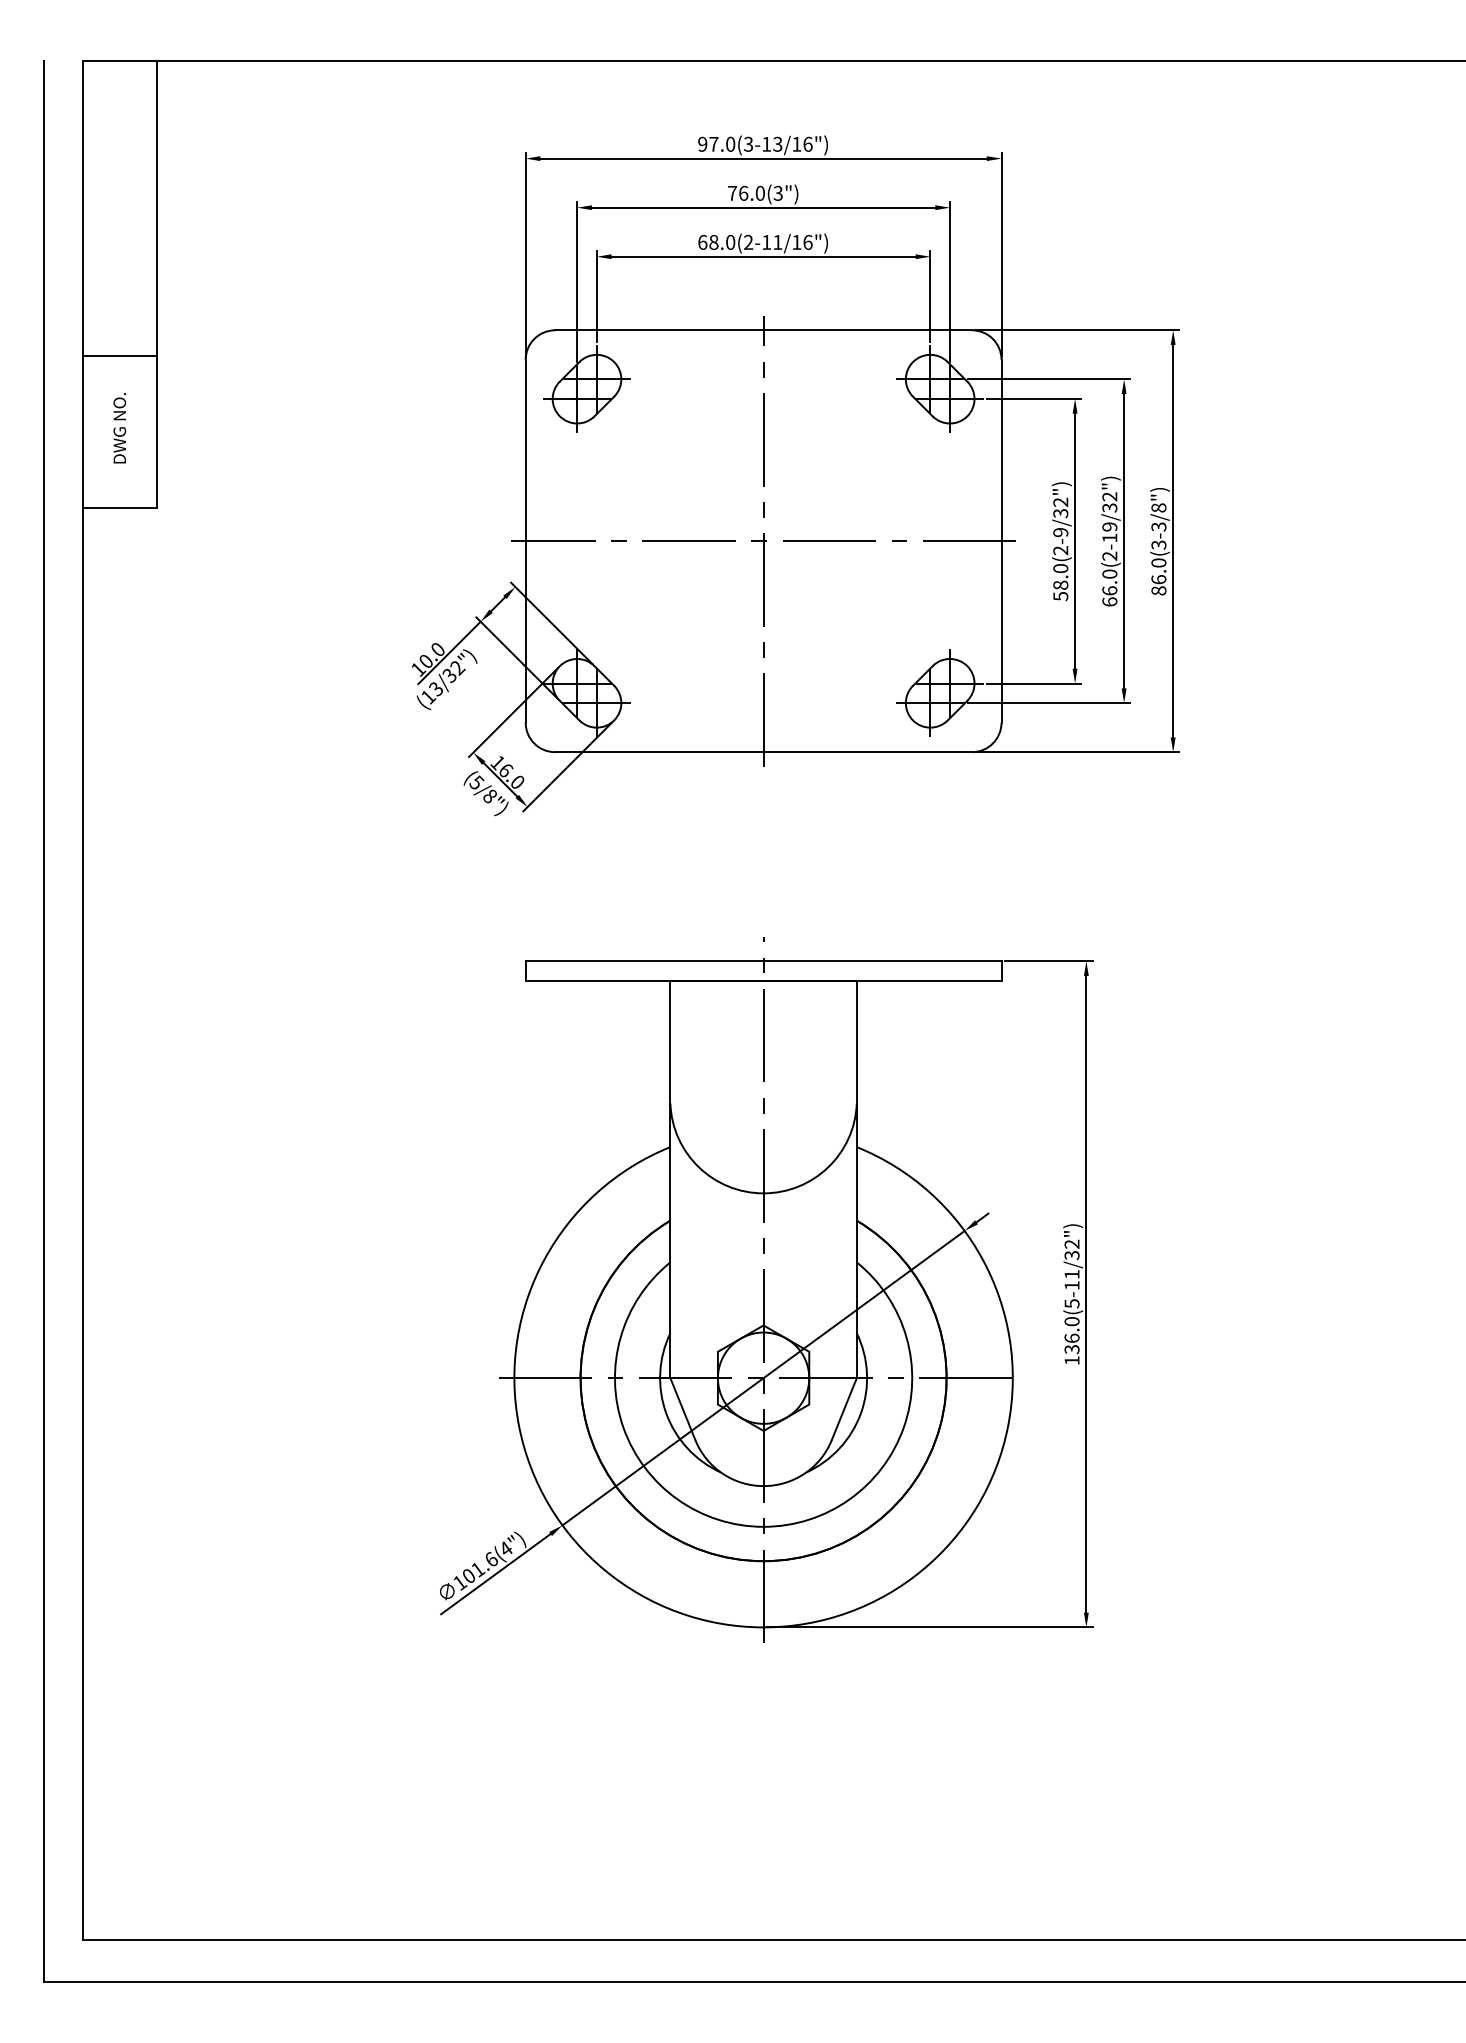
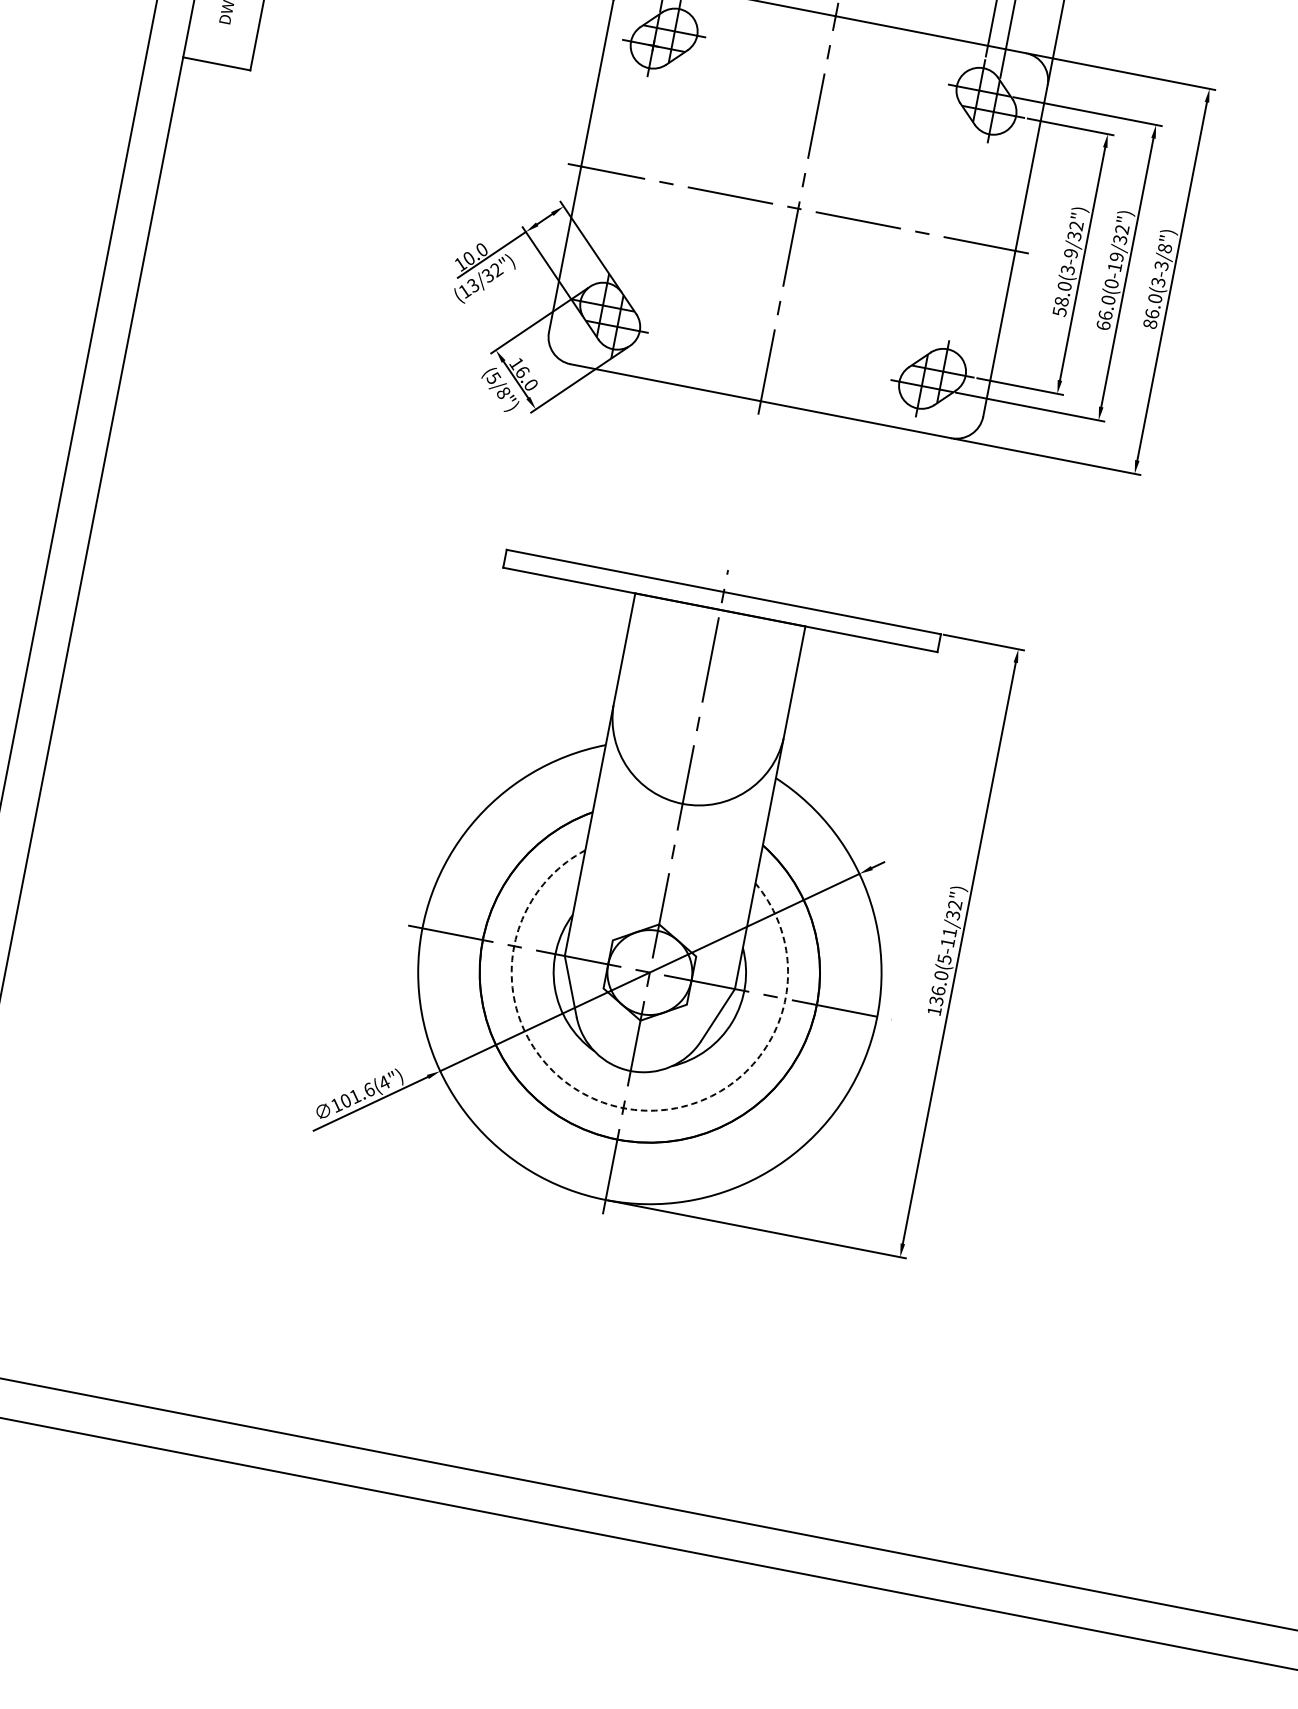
text: (1061, 550) -> (1068, 270), 58.0(2-9/32") -> 58.0(3-9/32")
text: (1109, 555) -> (1111, 283), 66.0(2-19/32") -> 66.0(0-19/32")
arc: (763, 1526) -> (623, 1107), solid -> dashed

